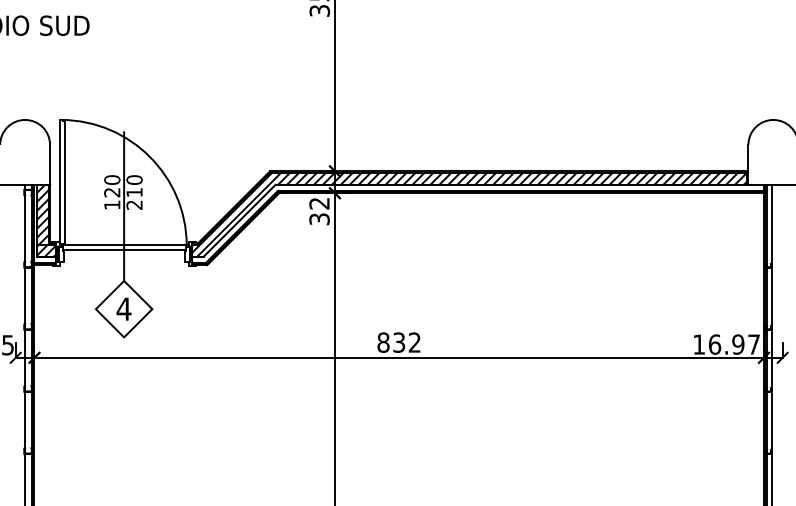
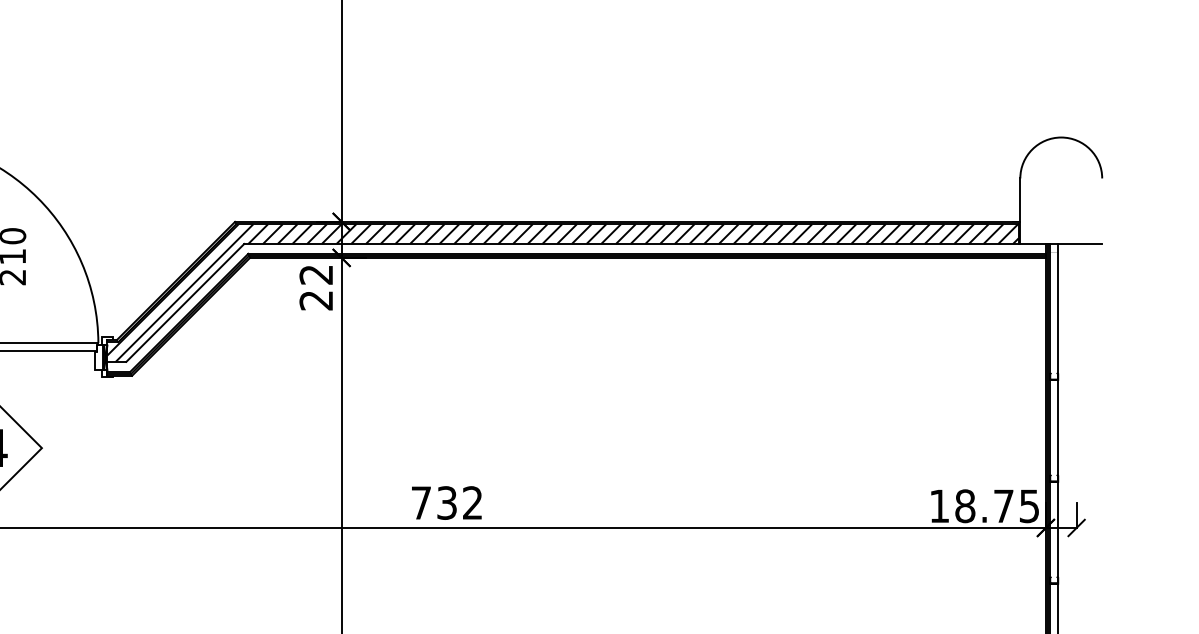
text: (319, 219) -> (316, 300), 32 -> 22
text: (383, 342) -> (421, 502), 832 -> 732
text: (733, 344) -> (995, 506), 16.97 -> 18.75

